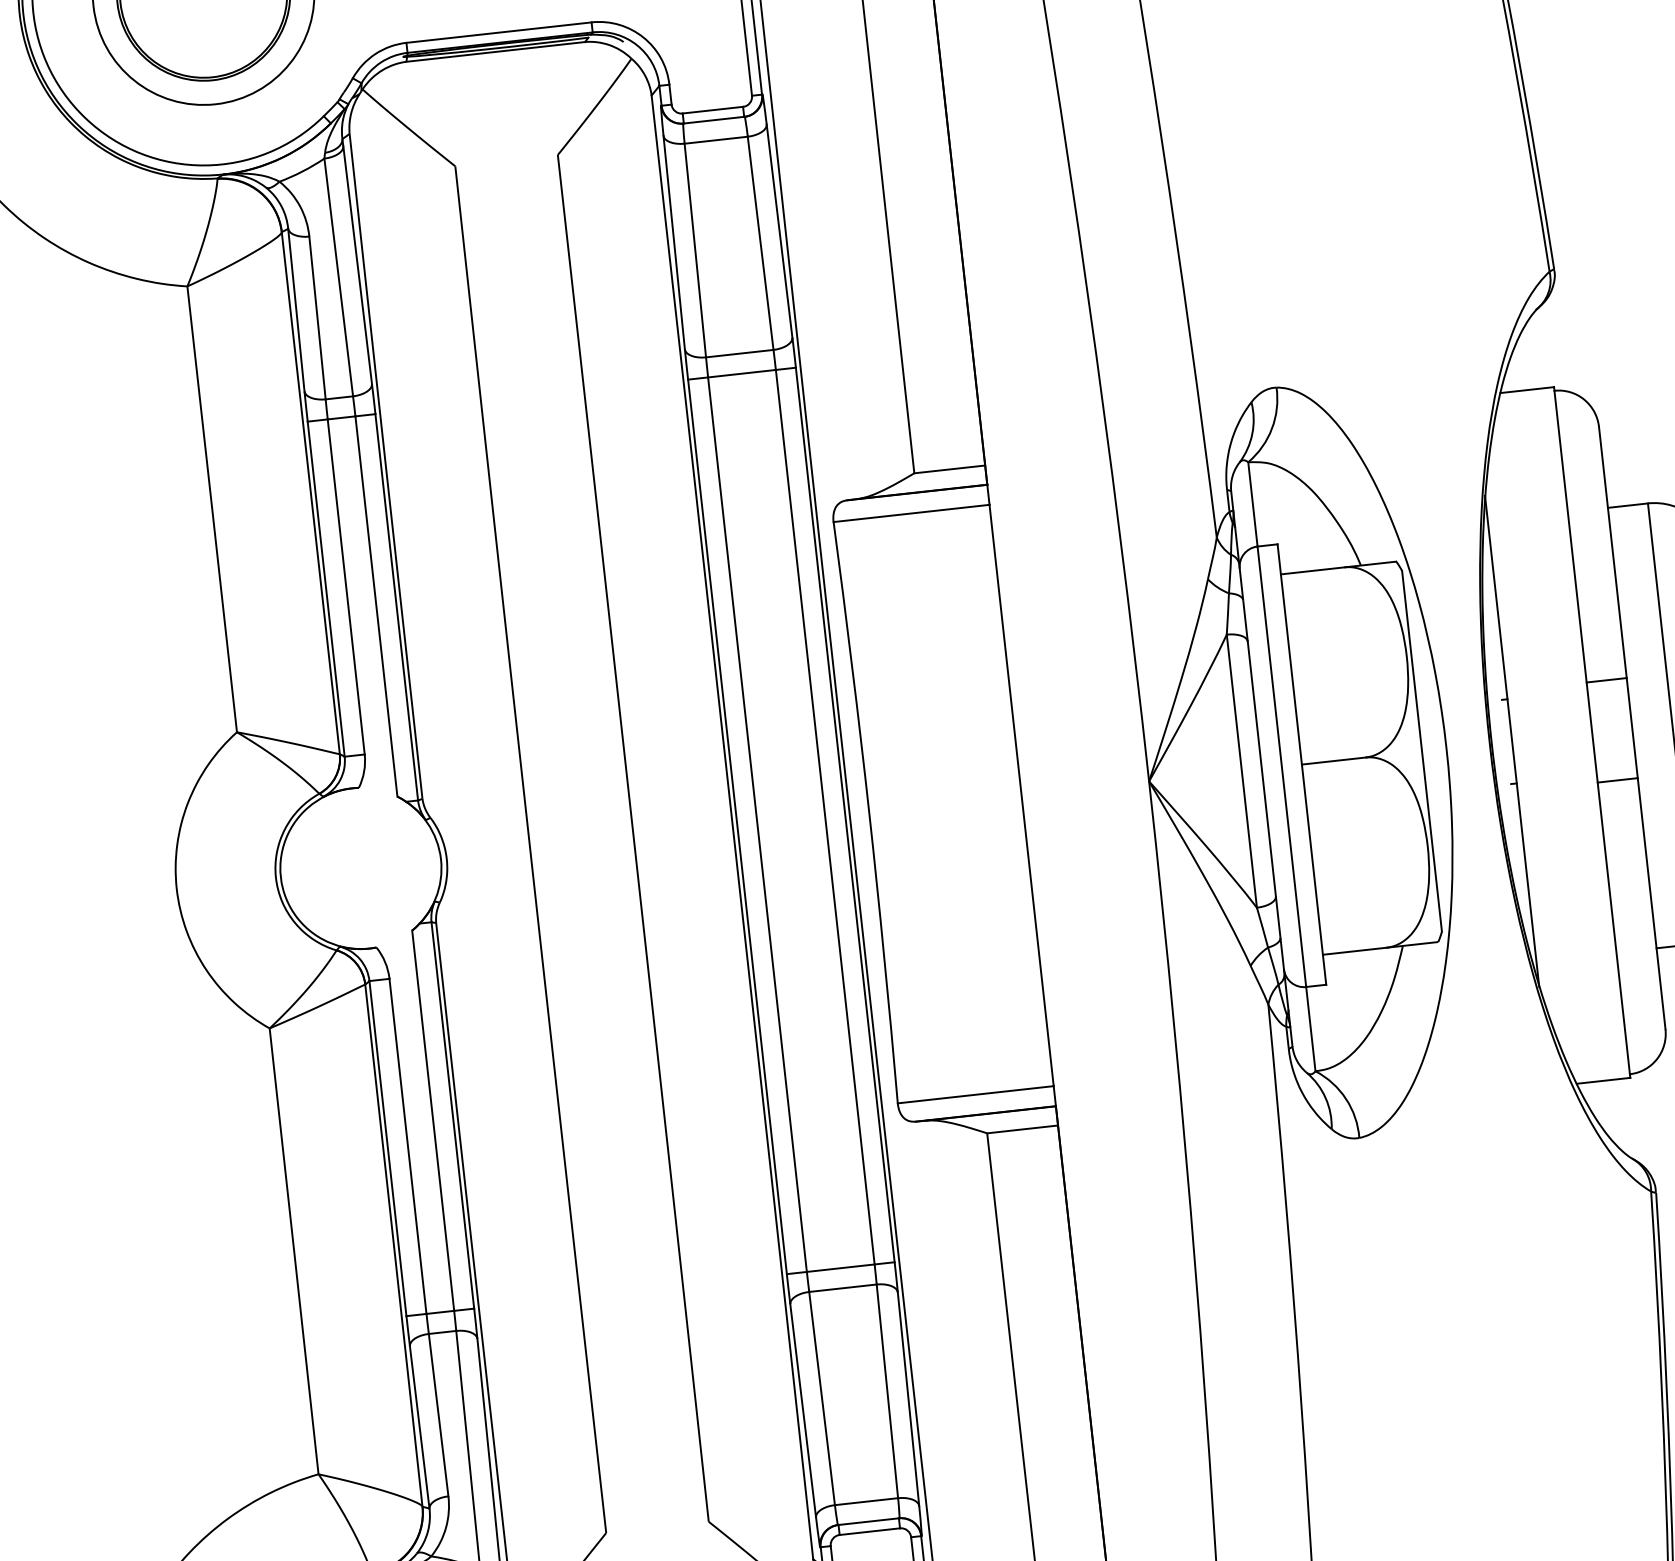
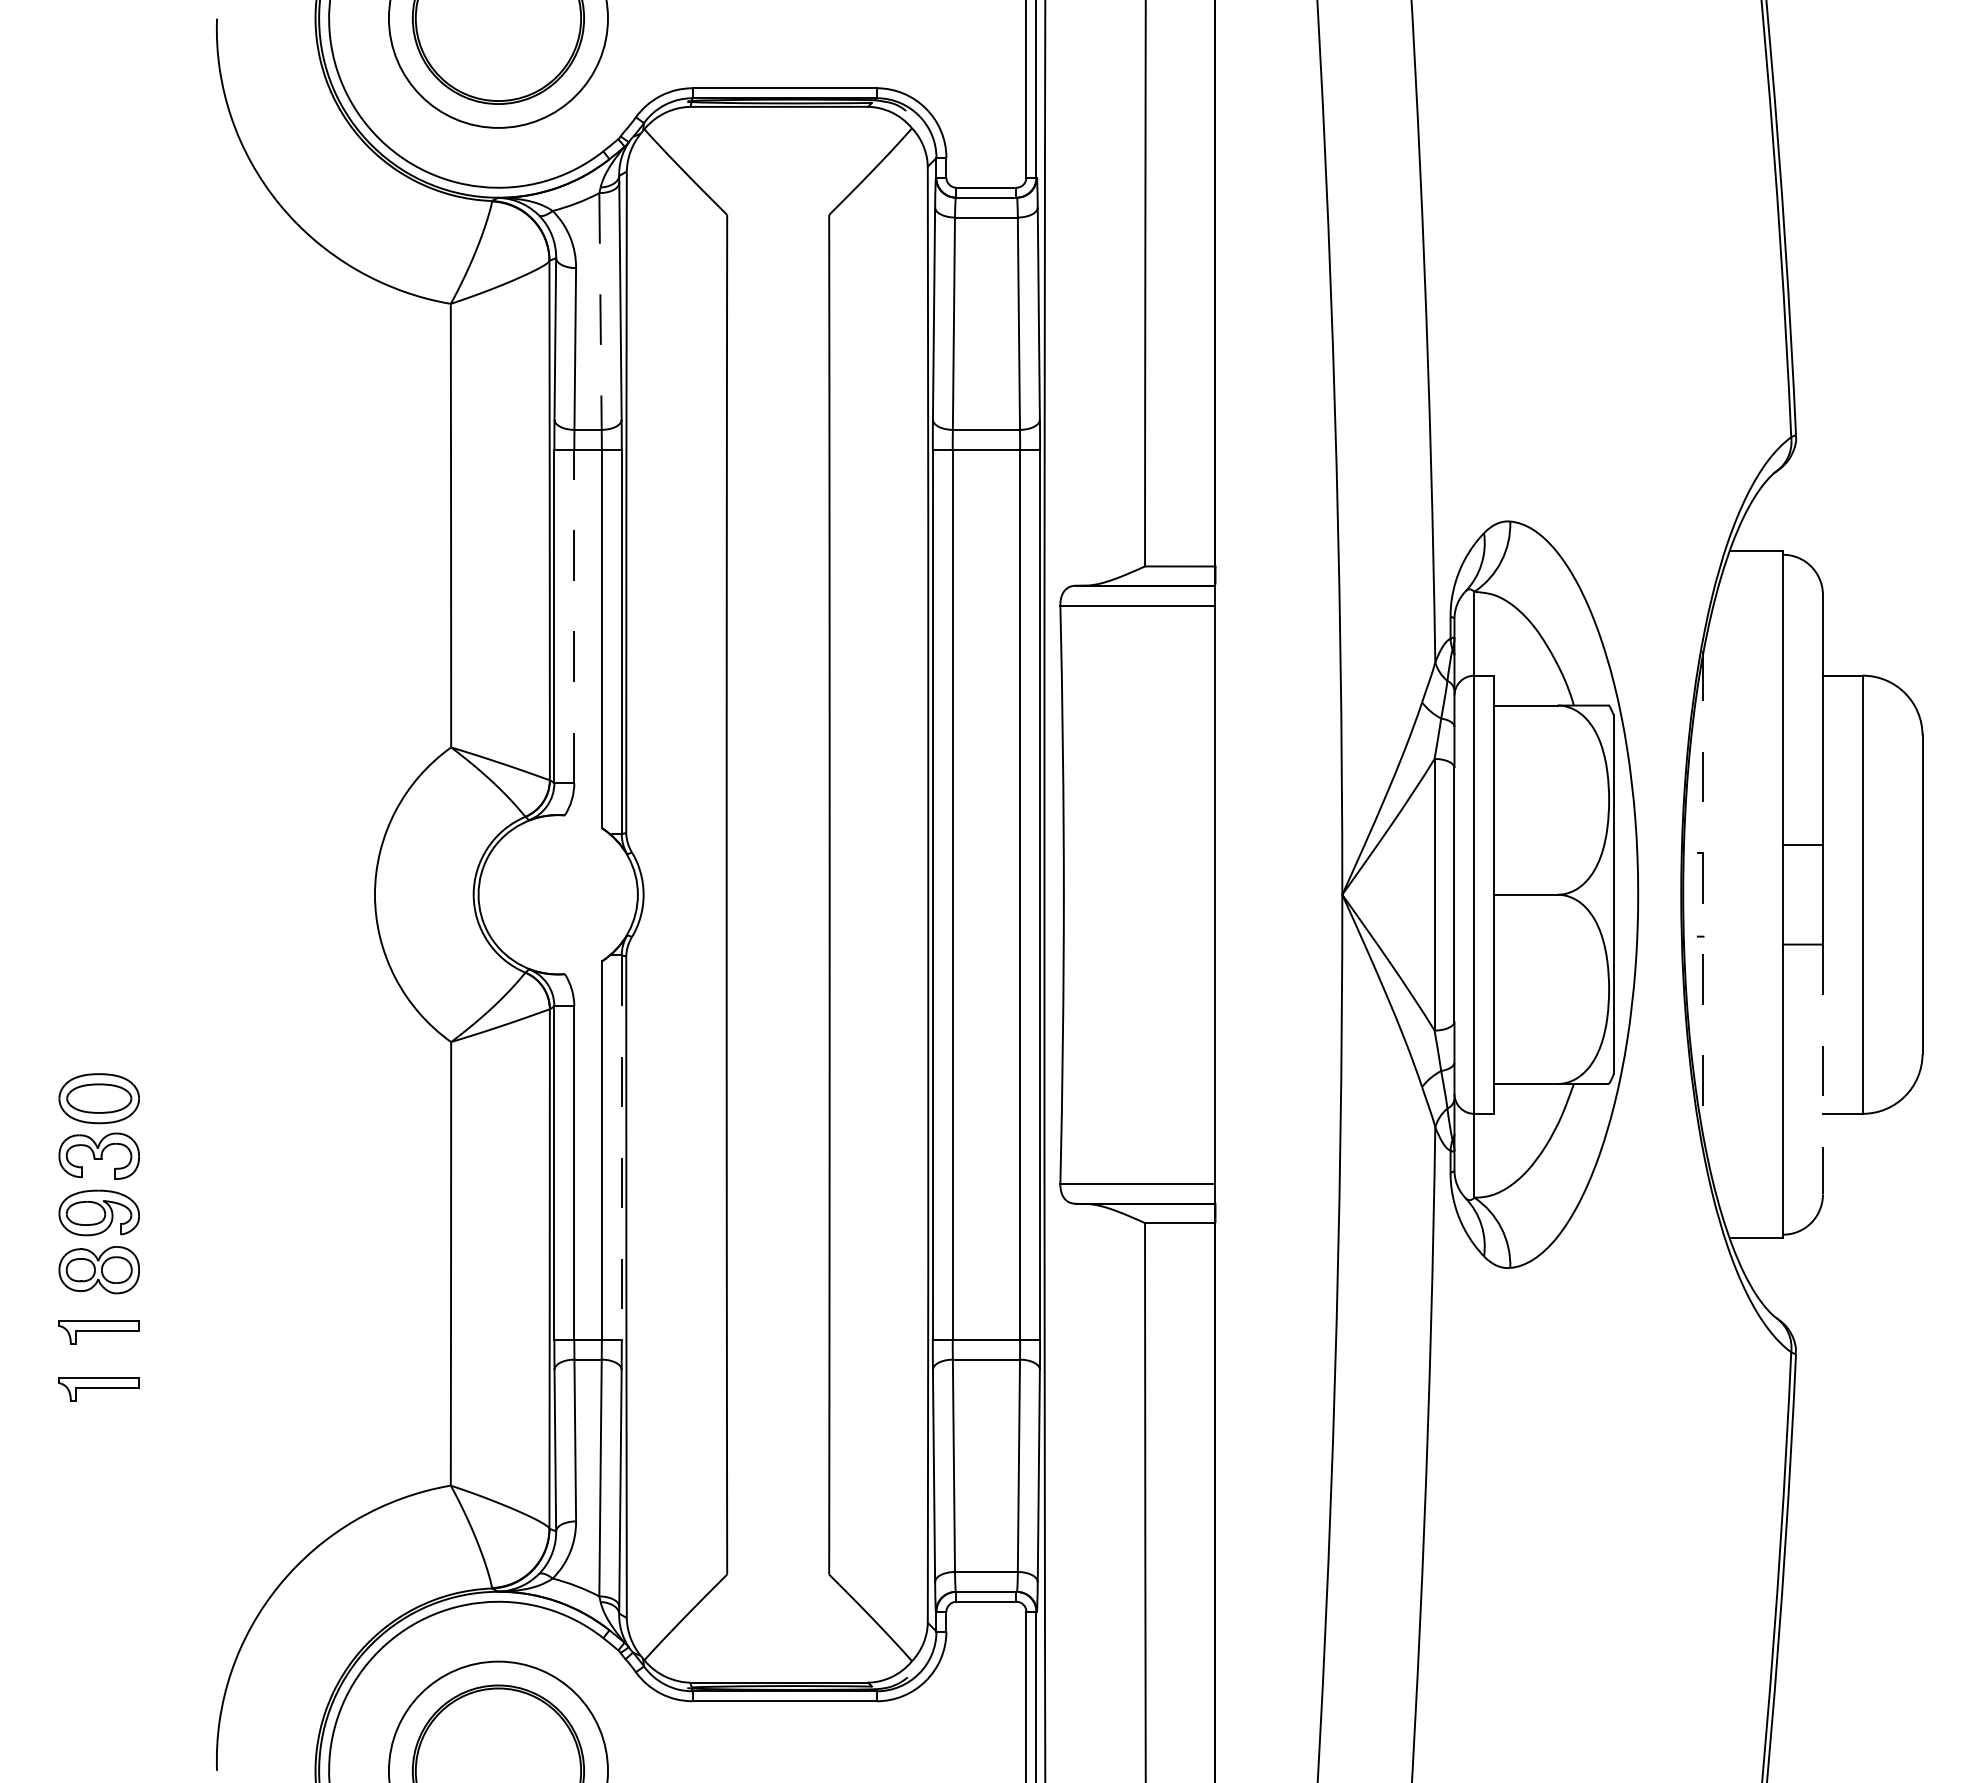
line: (338, 278) -> (600, 312), solid -> dashed
line: (346, 586) -> (574, 616), solid -> dashed
line: (1512, 742) -> (1703, 895), solid -> dashed
line: (1651, 903) -> (1822, 1069), solid -> dashed
line: (452, 1116) -> (621, 1148), solid -> dashed

